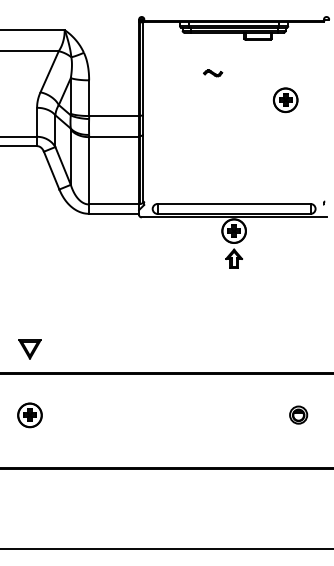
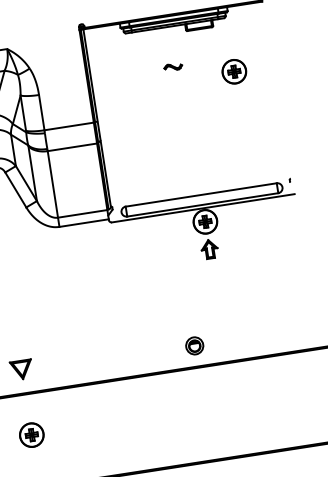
part: (213, 73) -> (173, 67), moved
part: (285, 100) -> (234, 72), moved
part: (298, 414) -> (194, 345), moved

